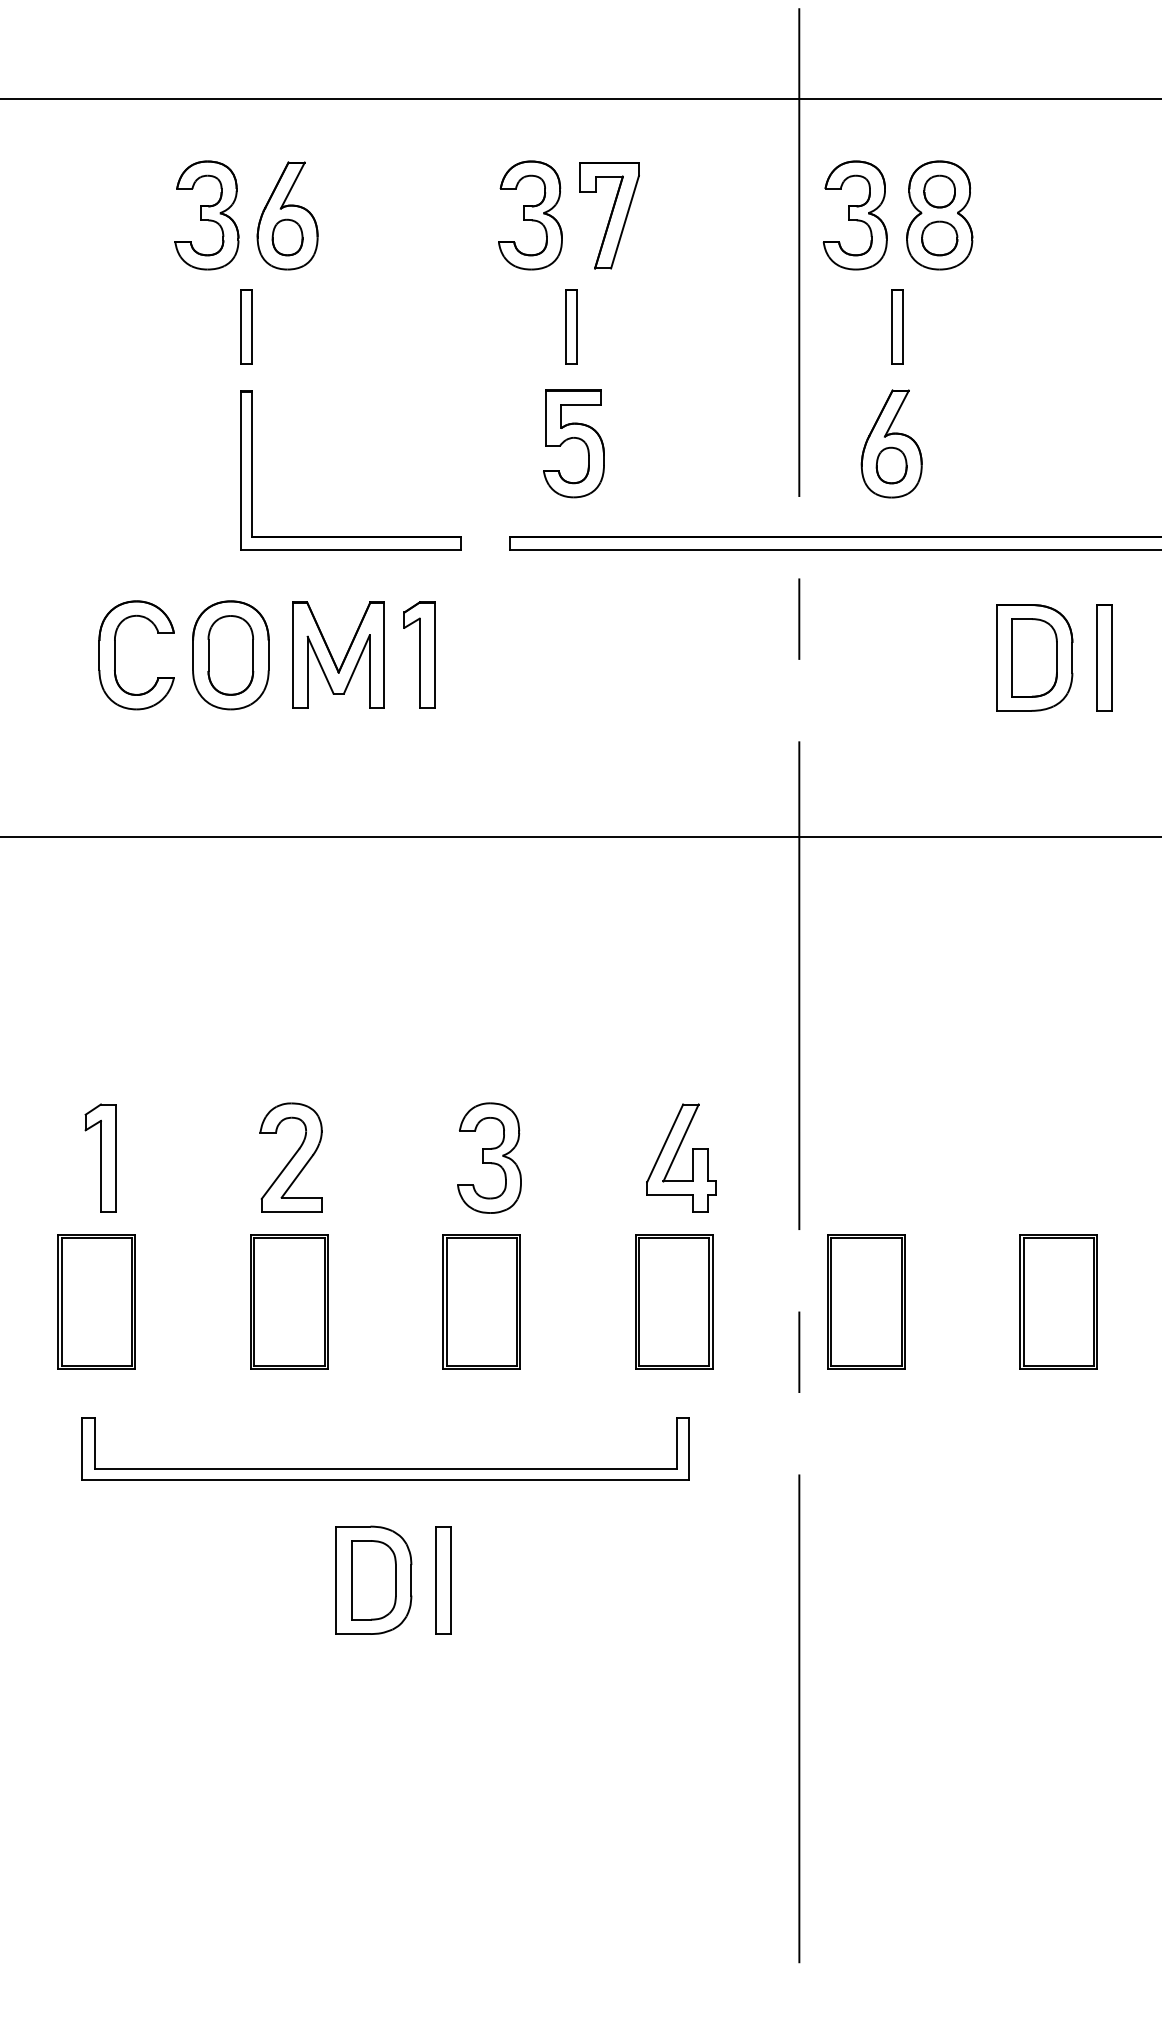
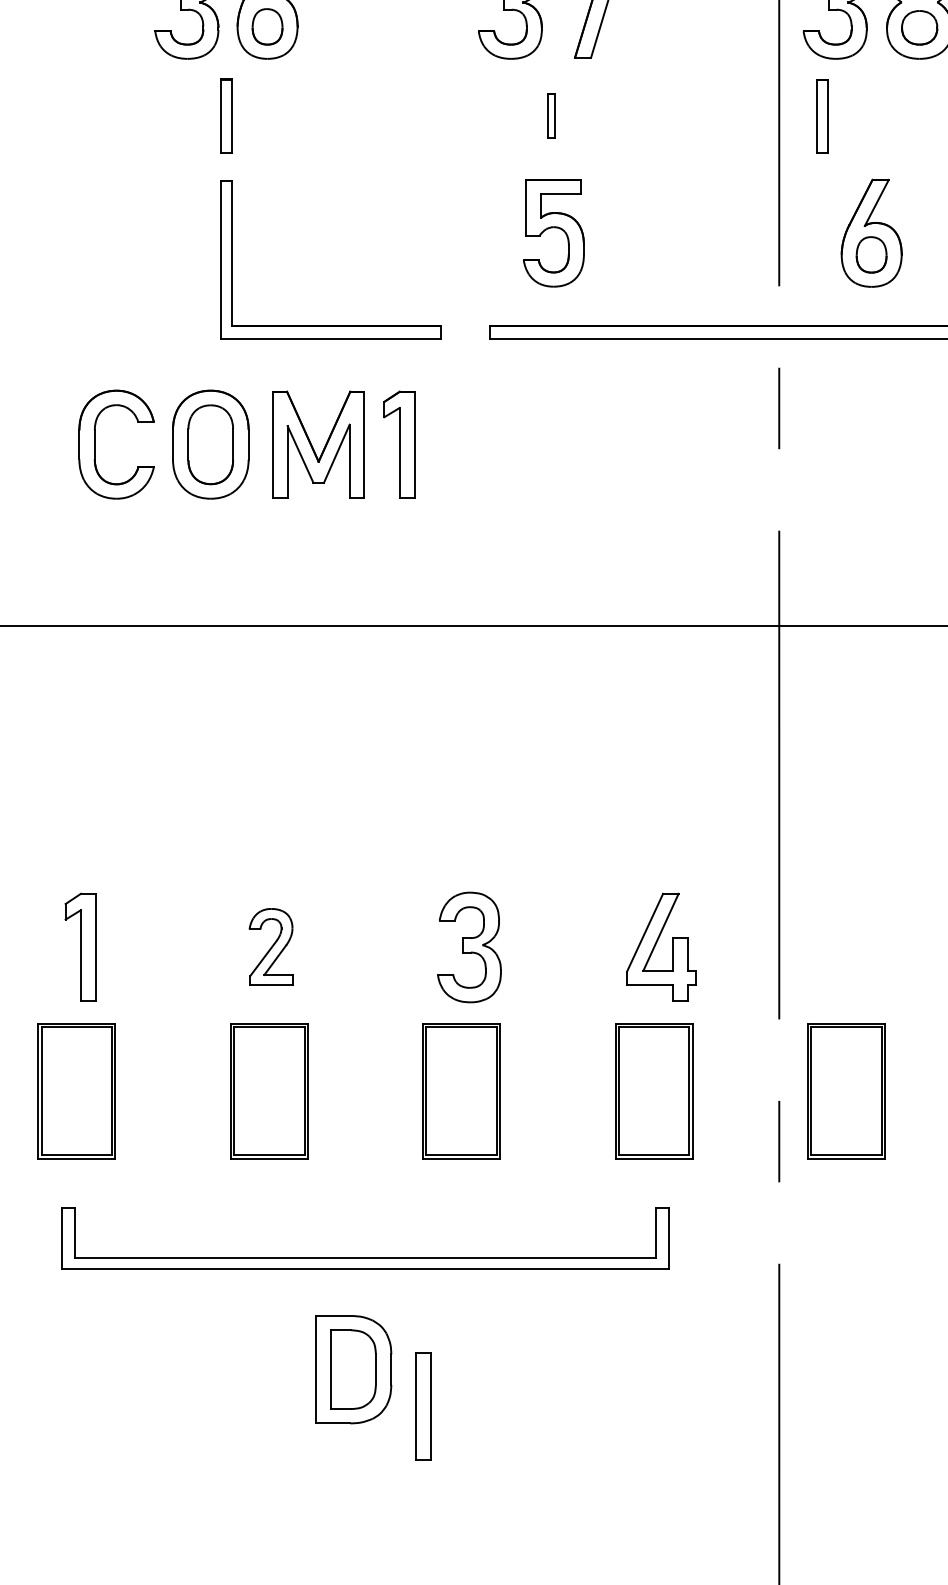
part: (571, 326) -> (551, 115), size x0.6
part: (897, 326) -> (822, 115), moved
part: (290, 1157) -> (270, 946), size x0.7
part: (443, 1580) -> (423, 1406), moved

